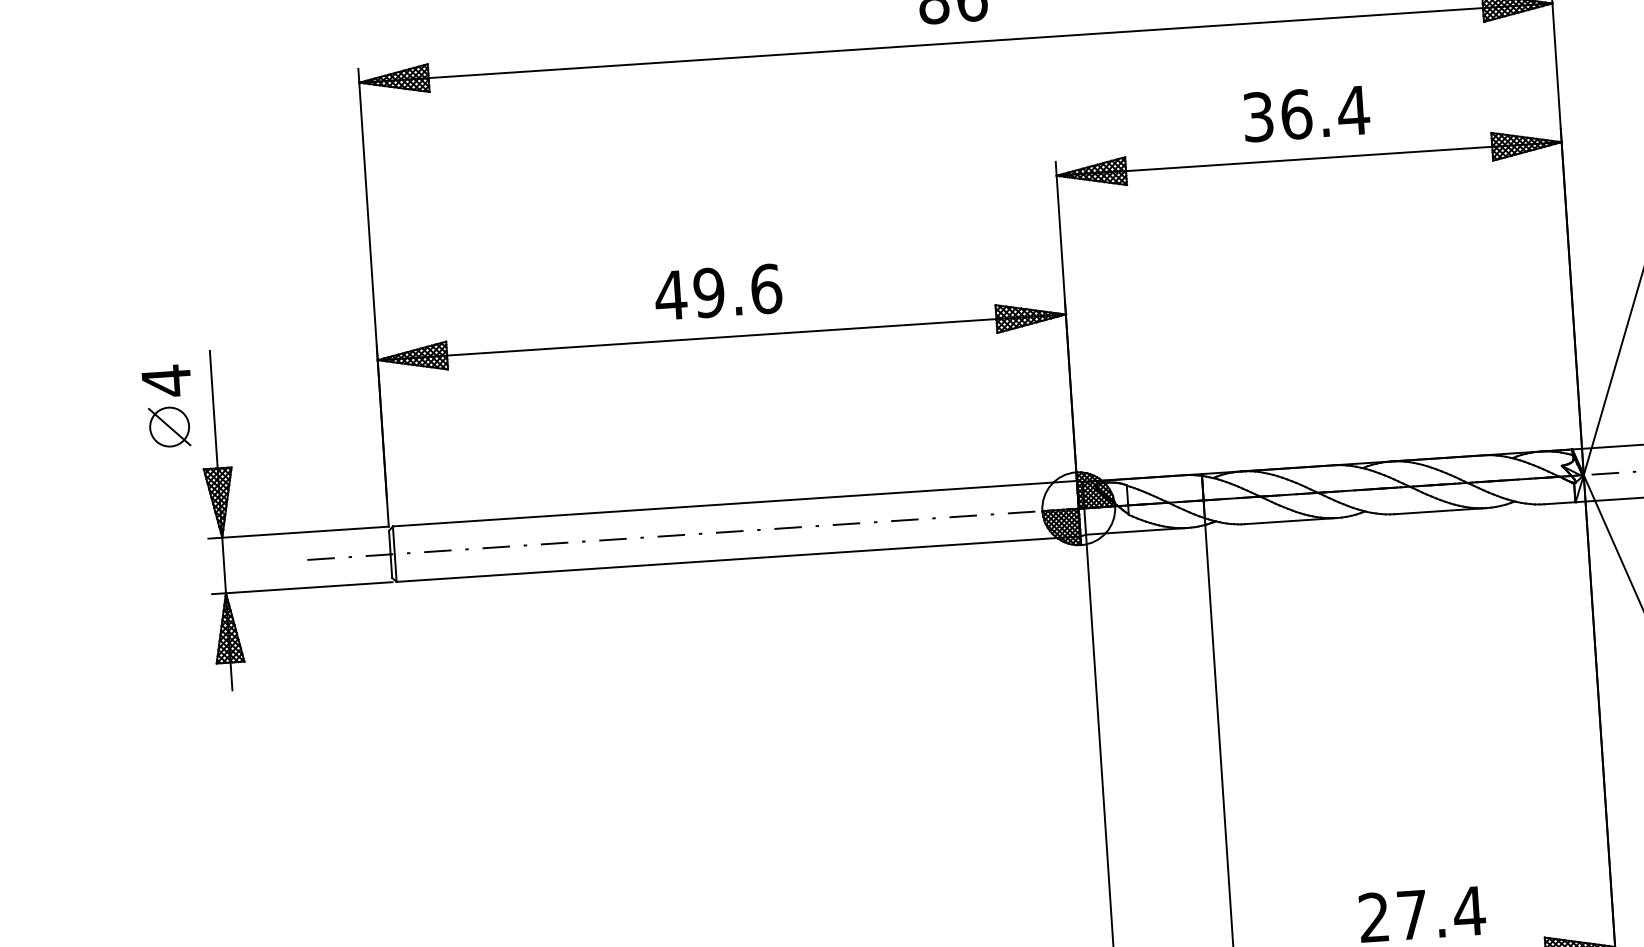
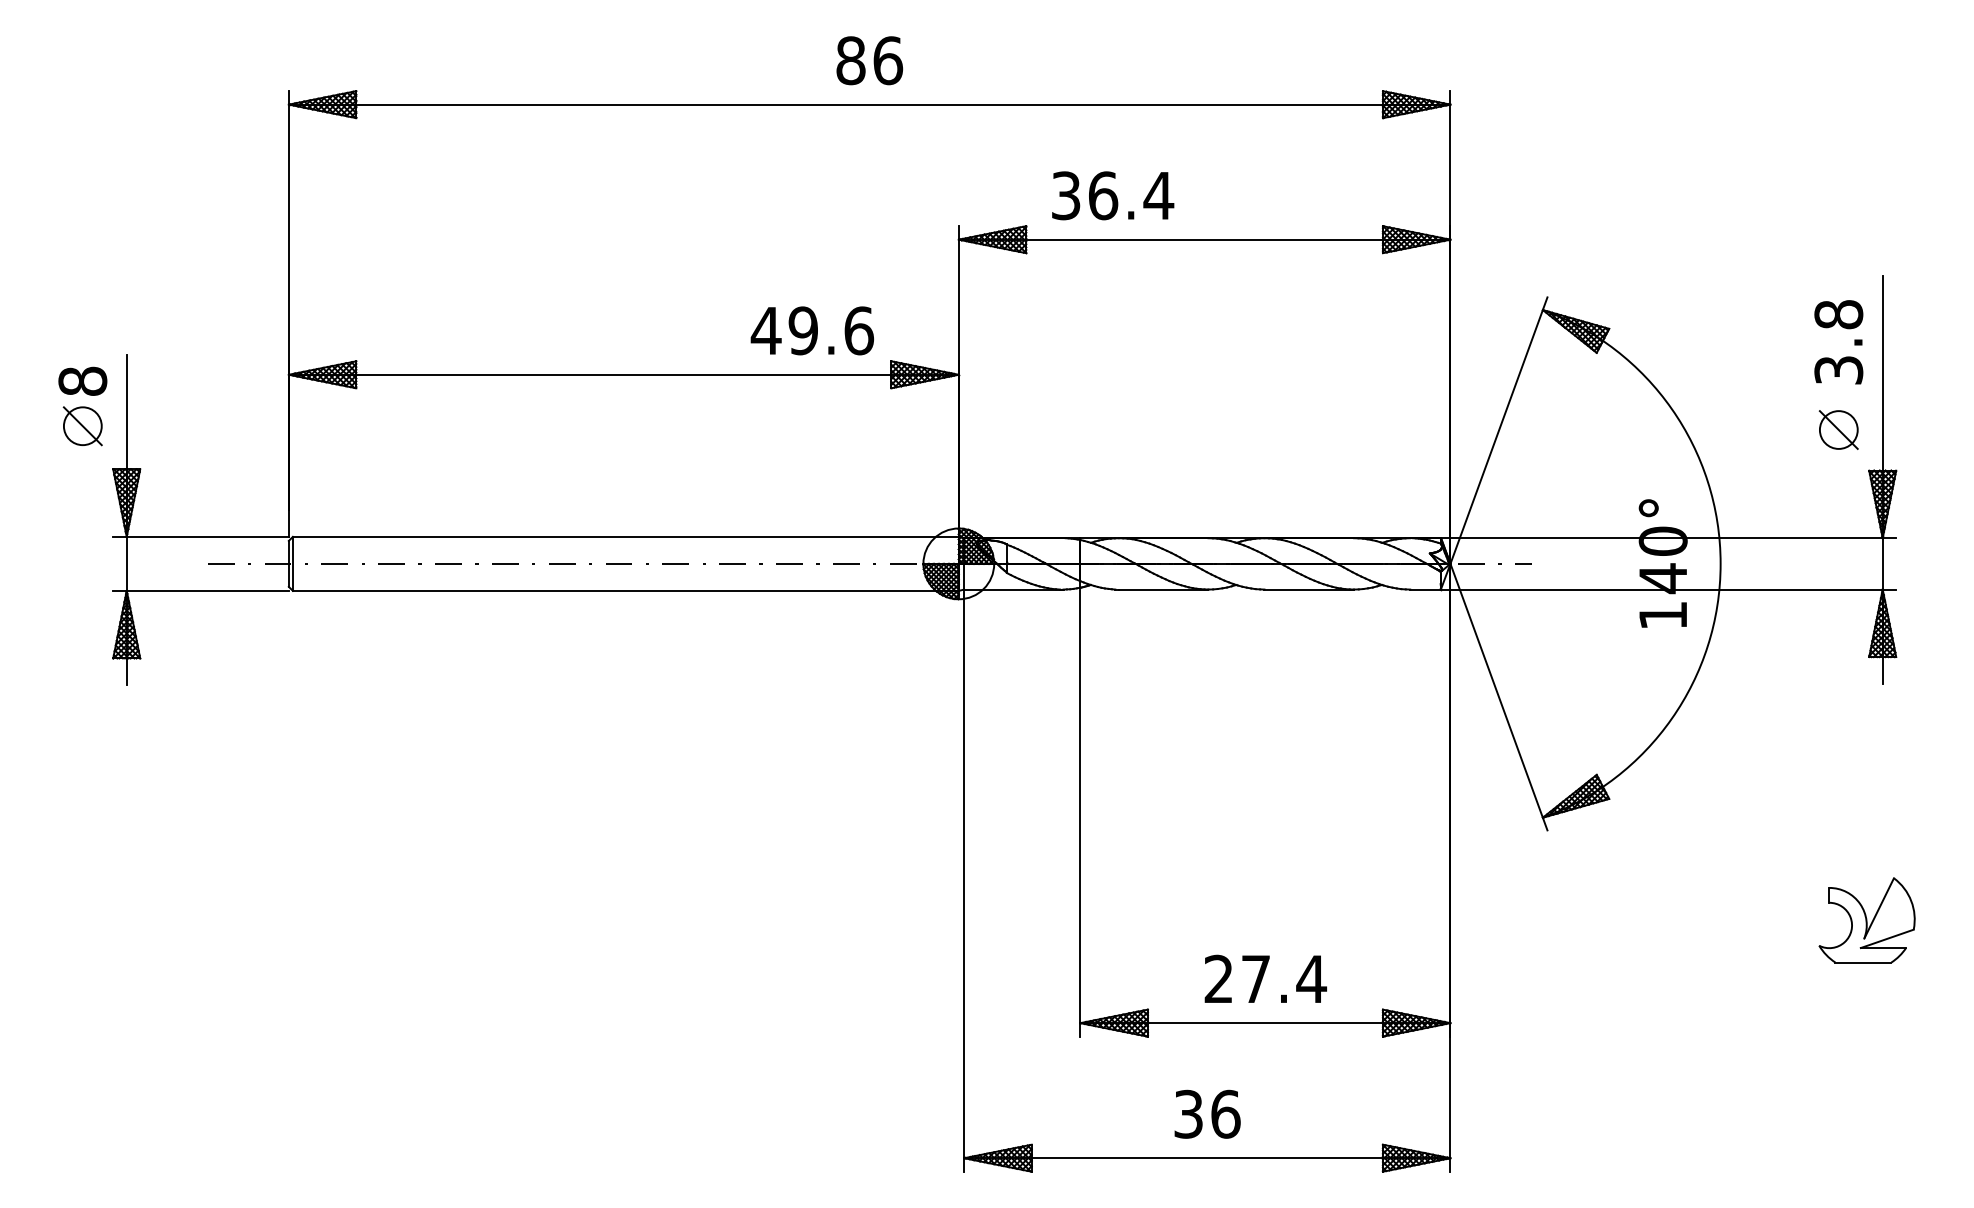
text: (1307, 113) -> (1113, 195), moved
text: (717, 291) -> (811, 330), moved
text: (166, 381) -> (82, 381), 4 -> 8

